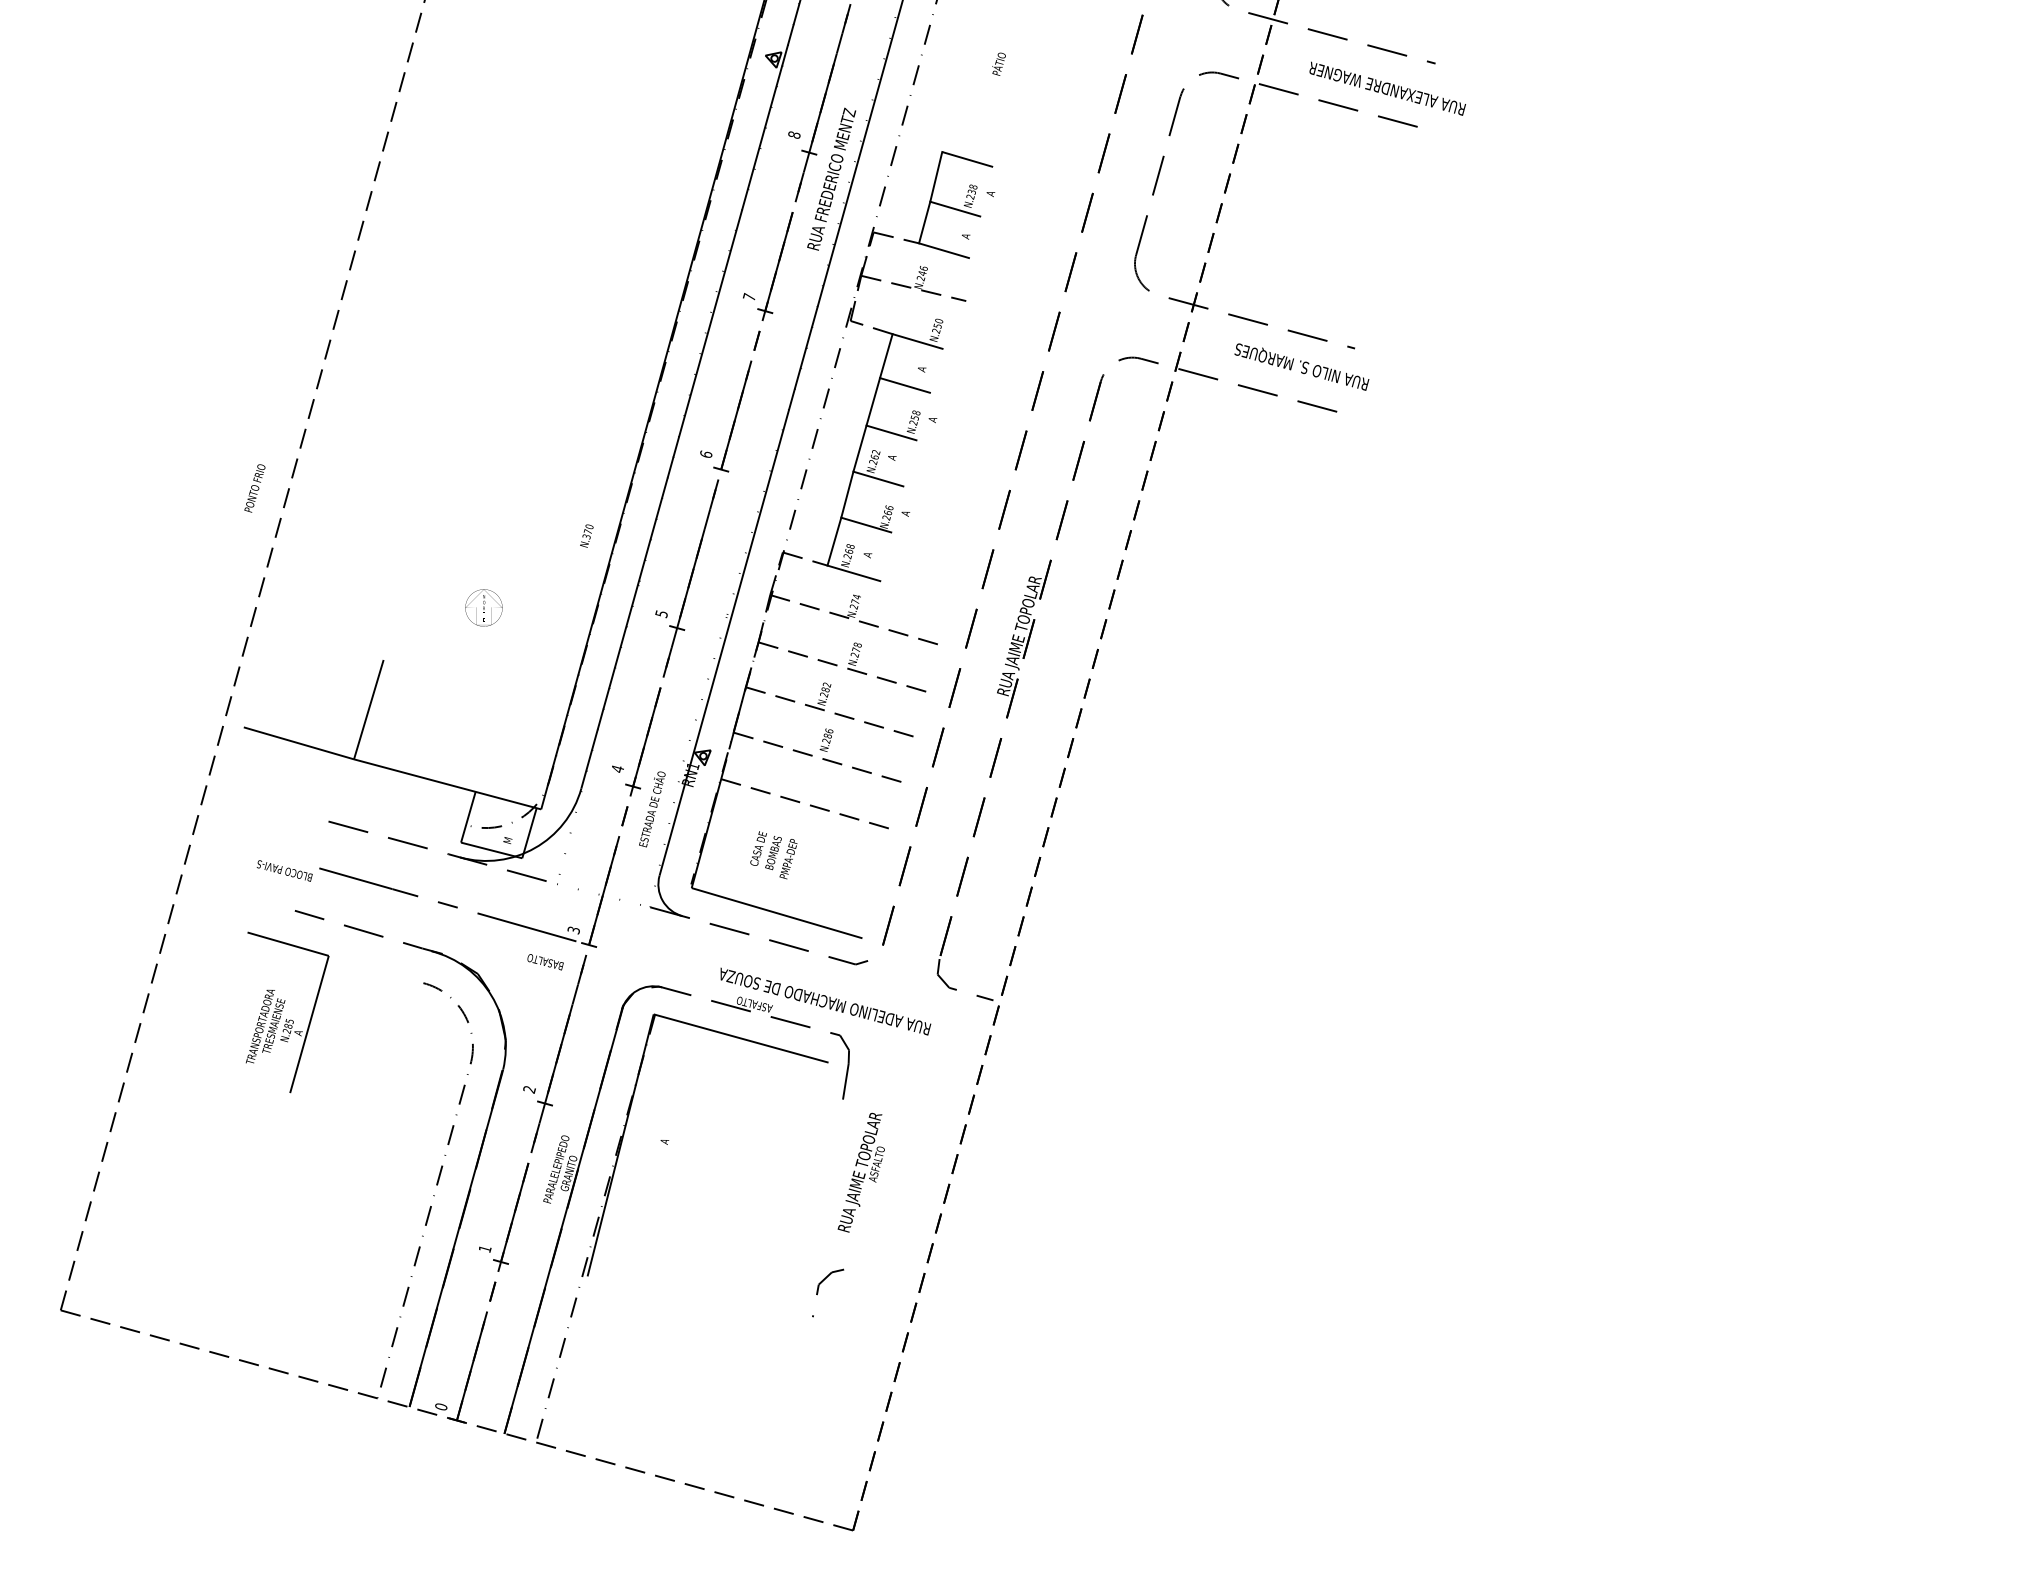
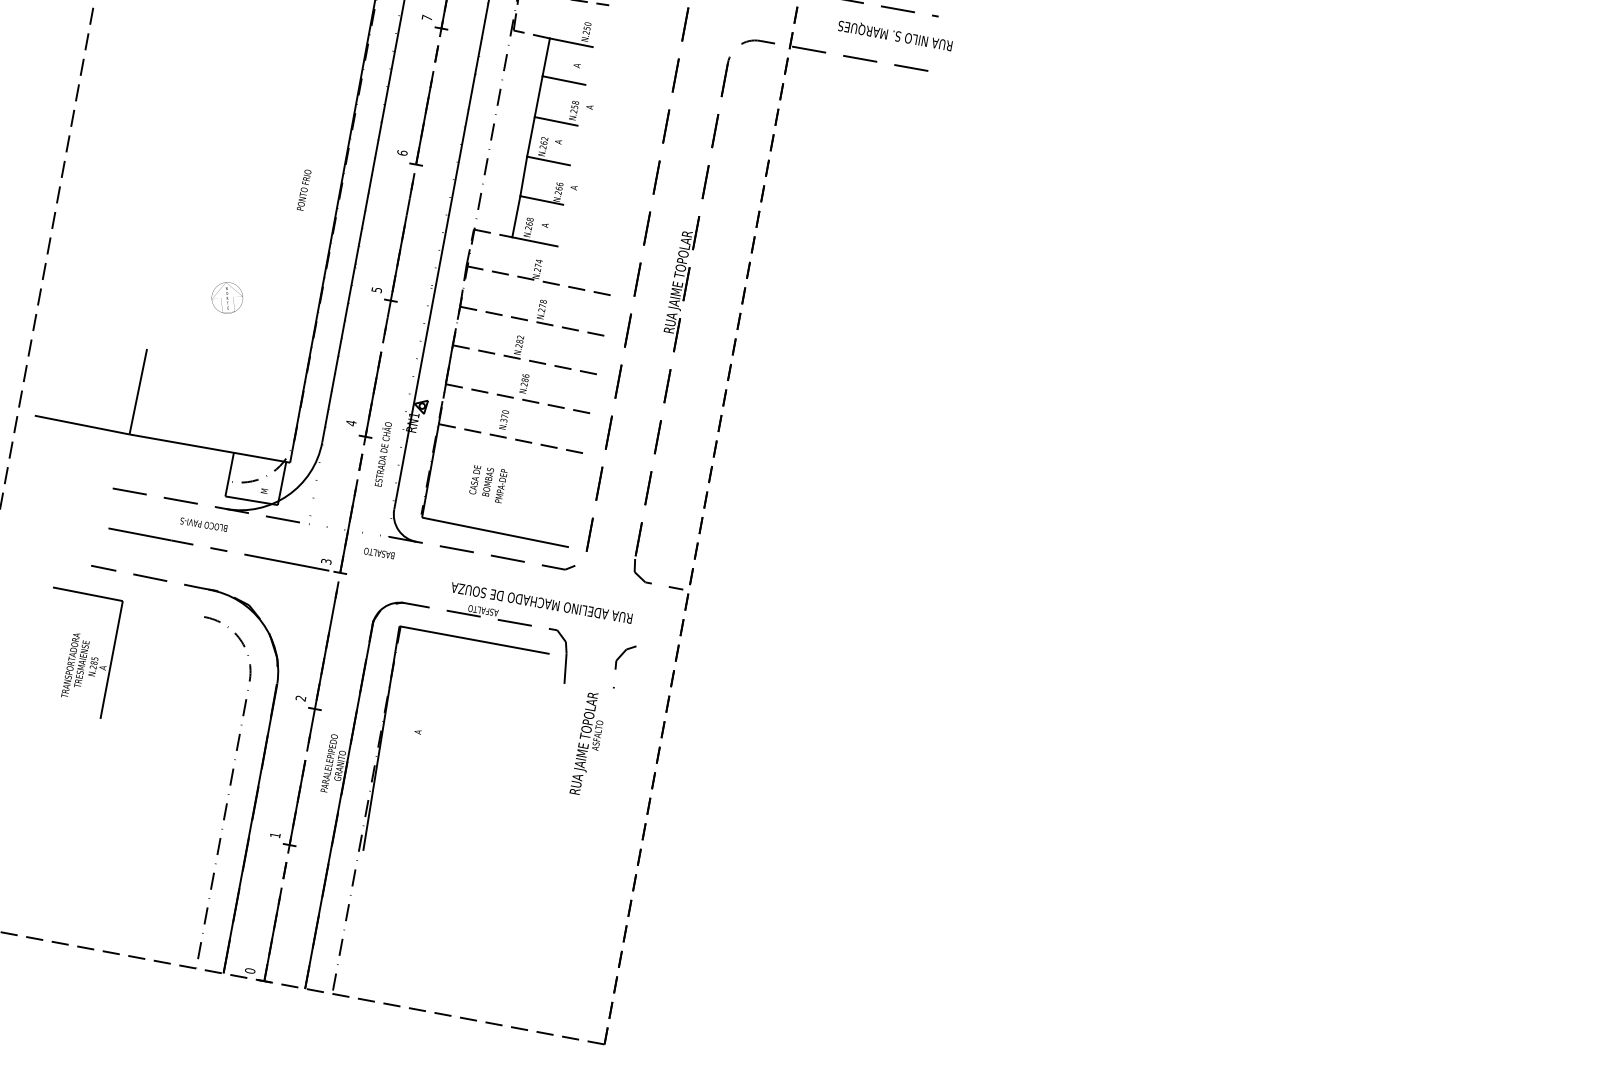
text: (254, 488) -> (303, 190), moved
text: (586, 535) -> (503, 419), moved
text: (284, 870) -> (203, 524), moved
text: (545, 962) -> (379, 553), moved
line: (818, 1292) -> (616, 667), moved

